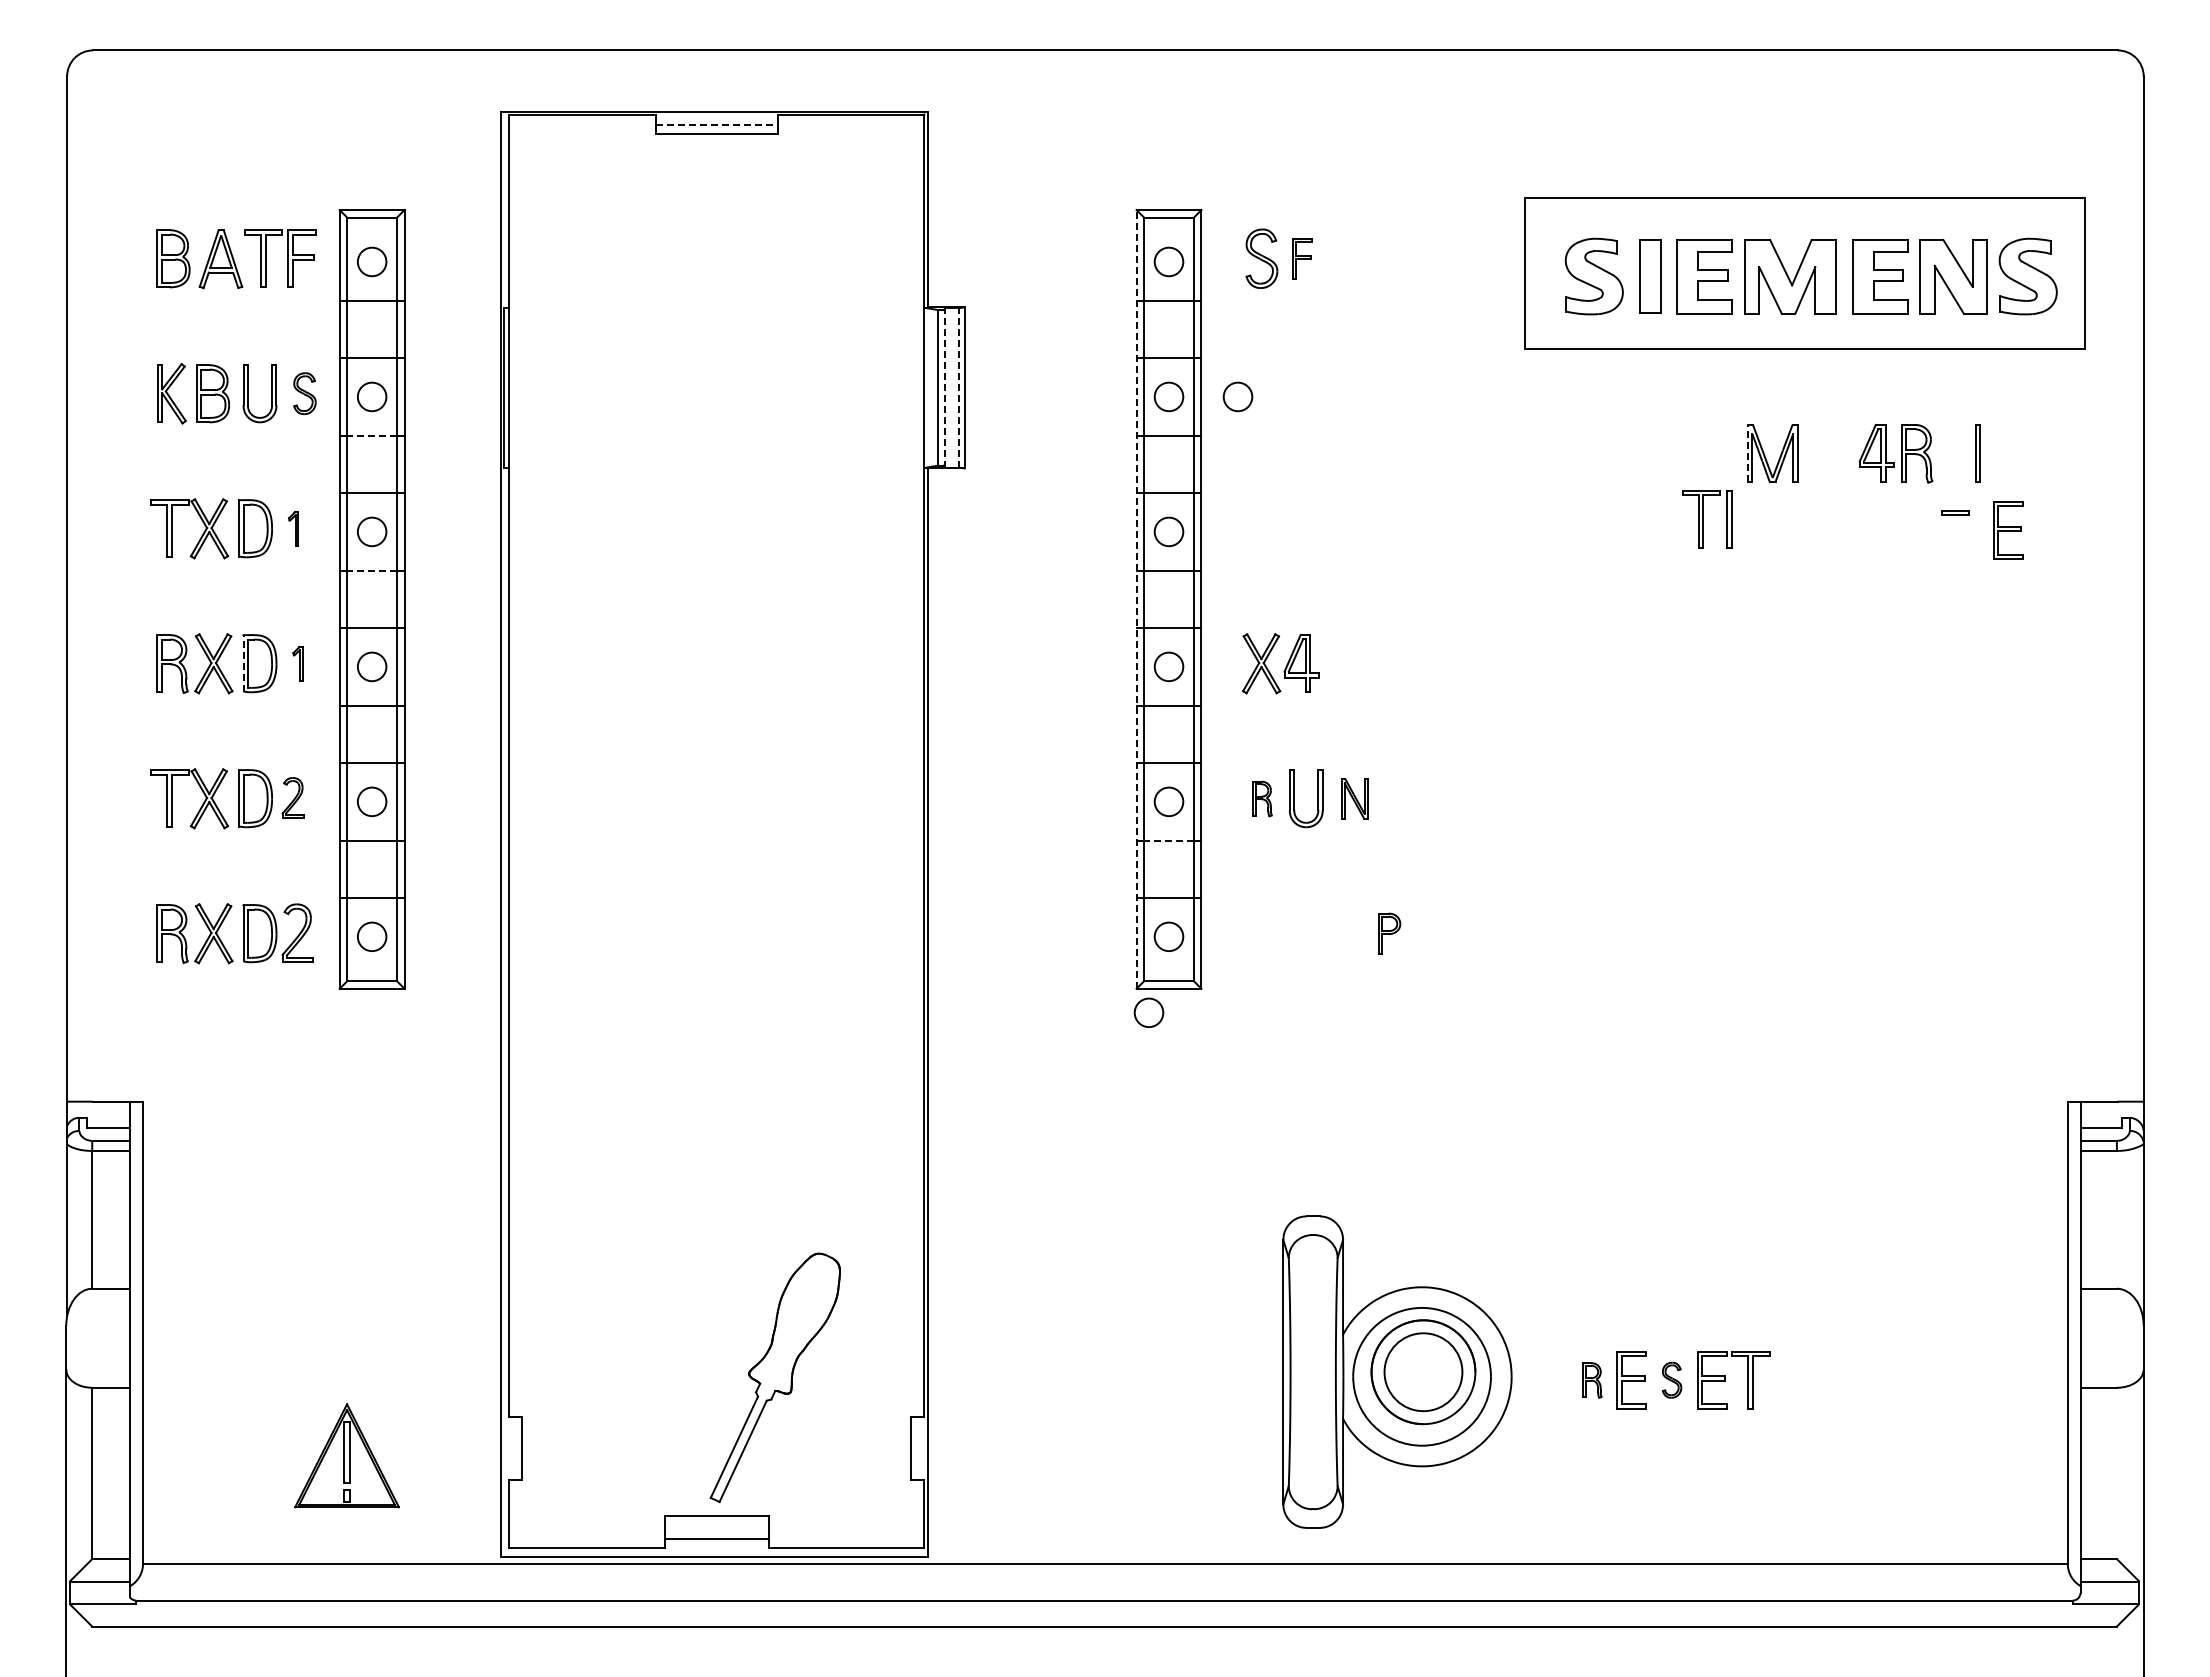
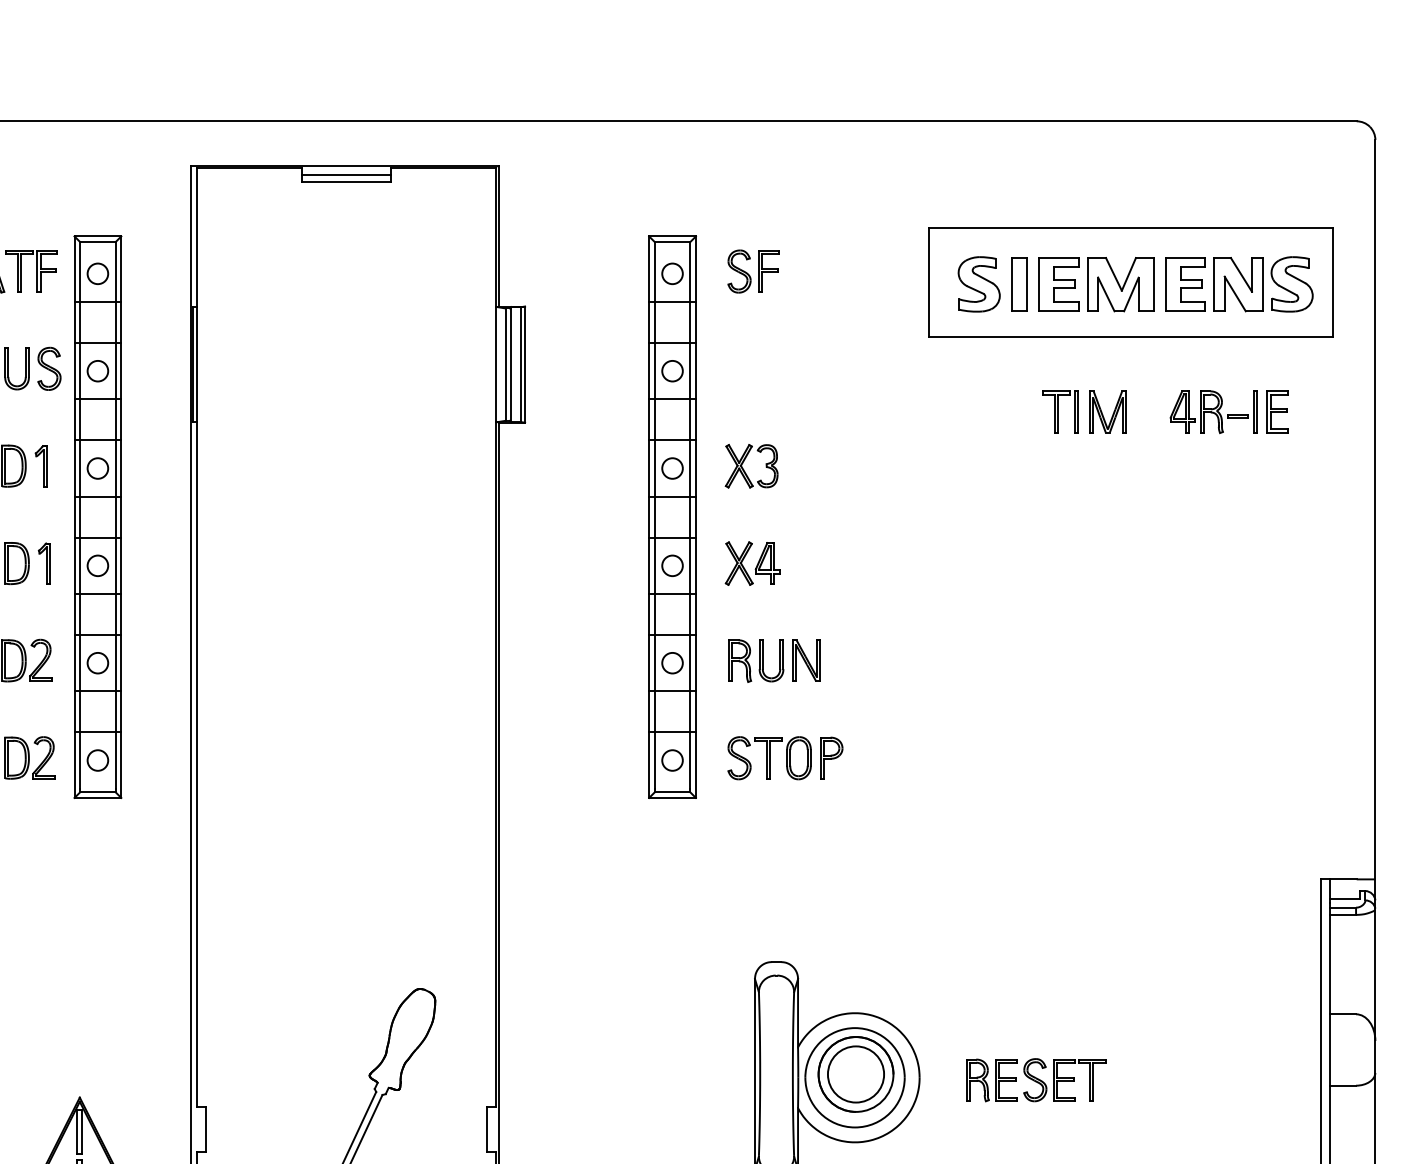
line: (717, 125) -> (346, 175), dashed -> solid
part: (1302, 258) -> (768, 271), size x1.43
line: (945, 387) -> (511, 364), dashed -> solid
line: (959, 387) -> (521, 364), dashed -> solid
part: (304, 393) -> (49, 368), size x1.43
circle: (1237, 396) -> (721, 370), removed
line: (372, 435) -> (98, 398), dashed -> solid
line: (1747, 453) -> (1089, 411), dashed -> solid
part: (1955, 512) -> (1238, 416), moved
part: (1707, 519) -> (1060, 411), moved
part: (293, 528) -> (41, 466), size x1.67
part: (2008, 530) -> (1277, 411), moved
part: (1269, 535) -> (745, 471), added
line: (372, 570) -> (98, 496), dashed -> solid
line: (1136, 598) -> (649, 516), dashed -> solid
line: (243, 662) -> (5, 562), dashed -> solid
part: (297, 663) -> (44, 563), size x1.67
part: (293, 797) -> (41, 660), size x1.43
part: (1262, 798) -> (739, 660), size x1.67
part: (1354, 798) -> (806, 660), size x1.43
line: (1169, 840) -> (672, 691), dashed -> solid
part: (1303, 933) -> (769, 758), added
part: (1389, 933) -> (831, 758), size x1.43
circle: (1148, 1012) -> (657, 815), removed
part: (1592, 1380) -> (977, 1080), size x1.67
part: (1671, 1380) -> (1034, 1080), size x1.67

